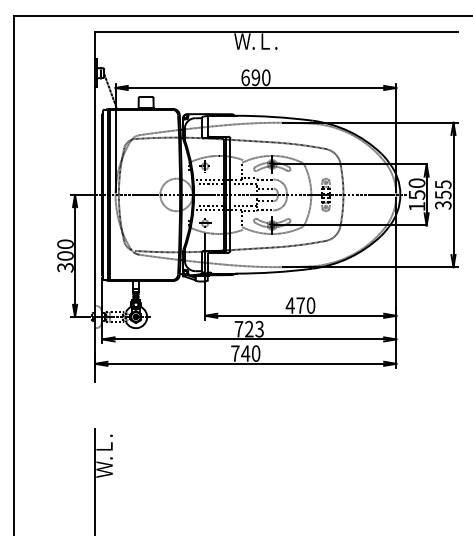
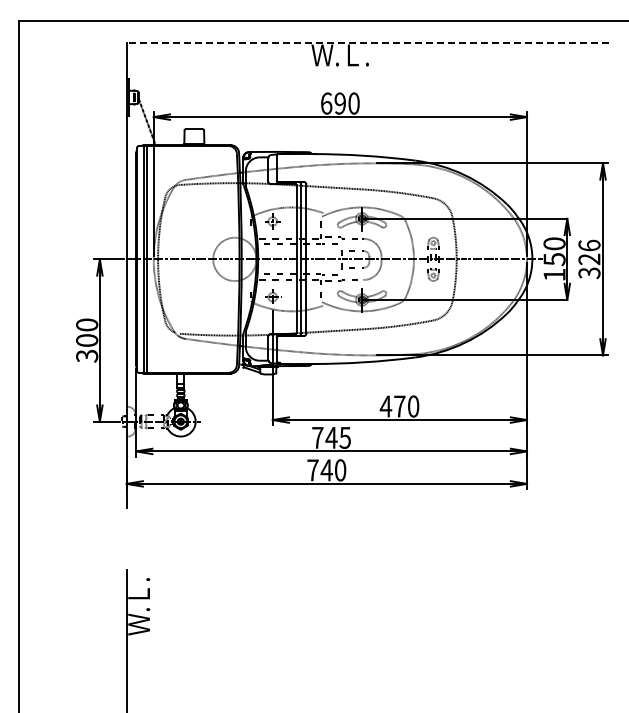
line: (276, 32) -> (367, 43), solid -> dashed
text: (443, 189) -> (589, 252), 355 -> 326
text: (253, 328) -> (337, 437), 723 -> 745

